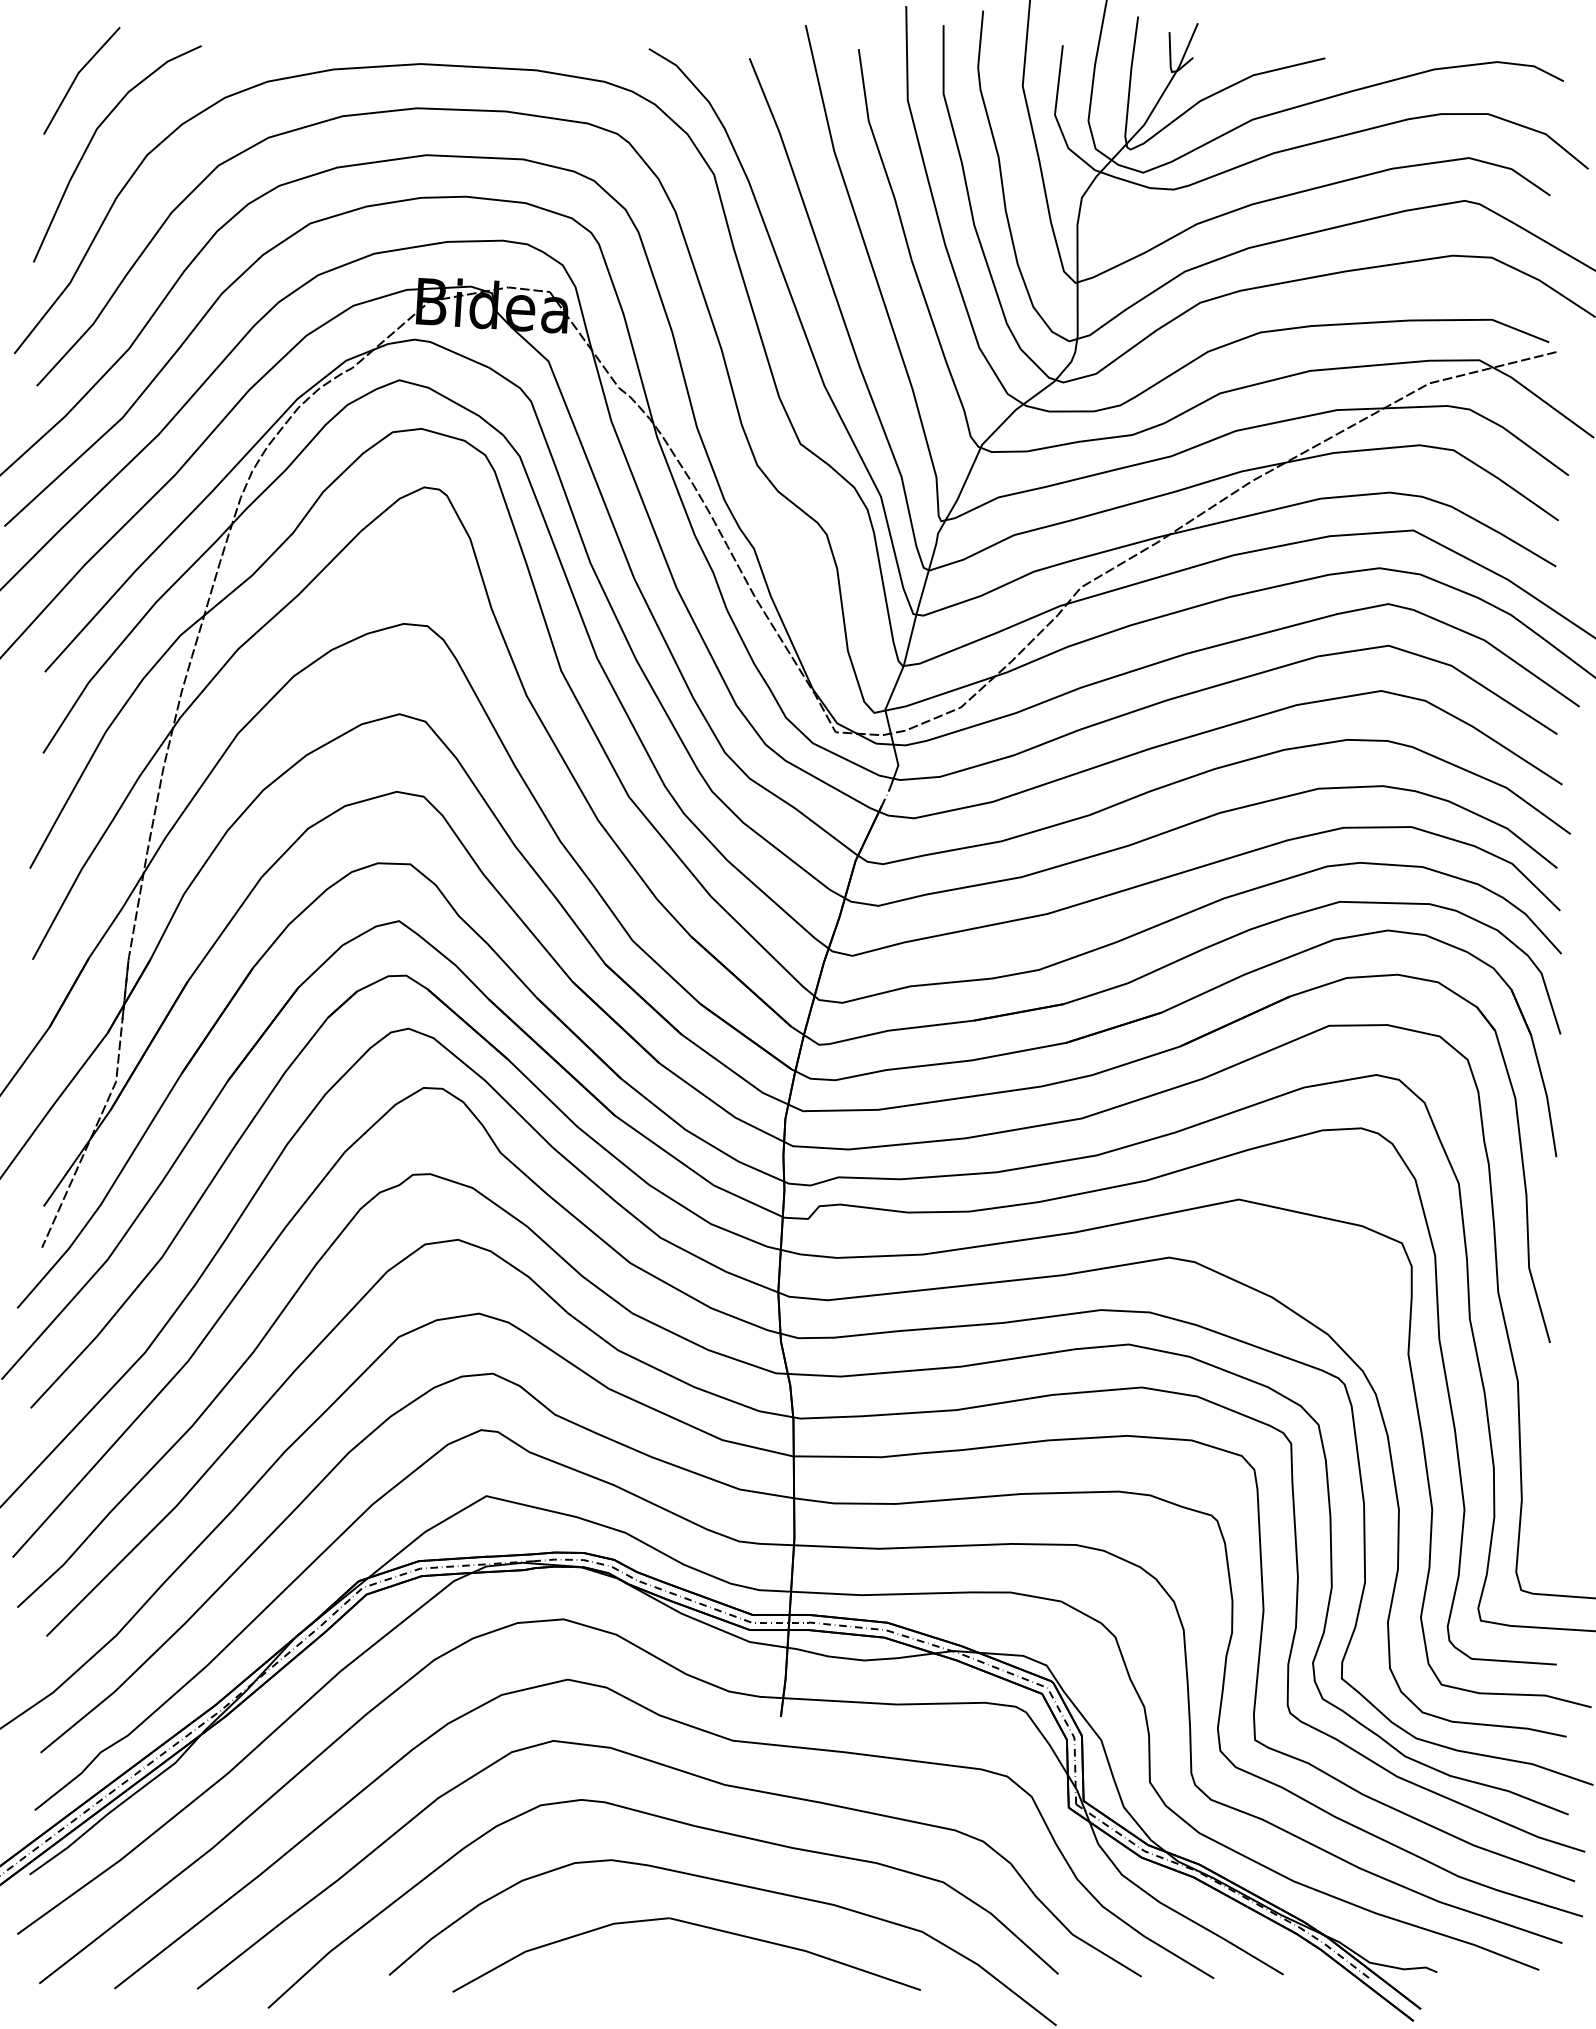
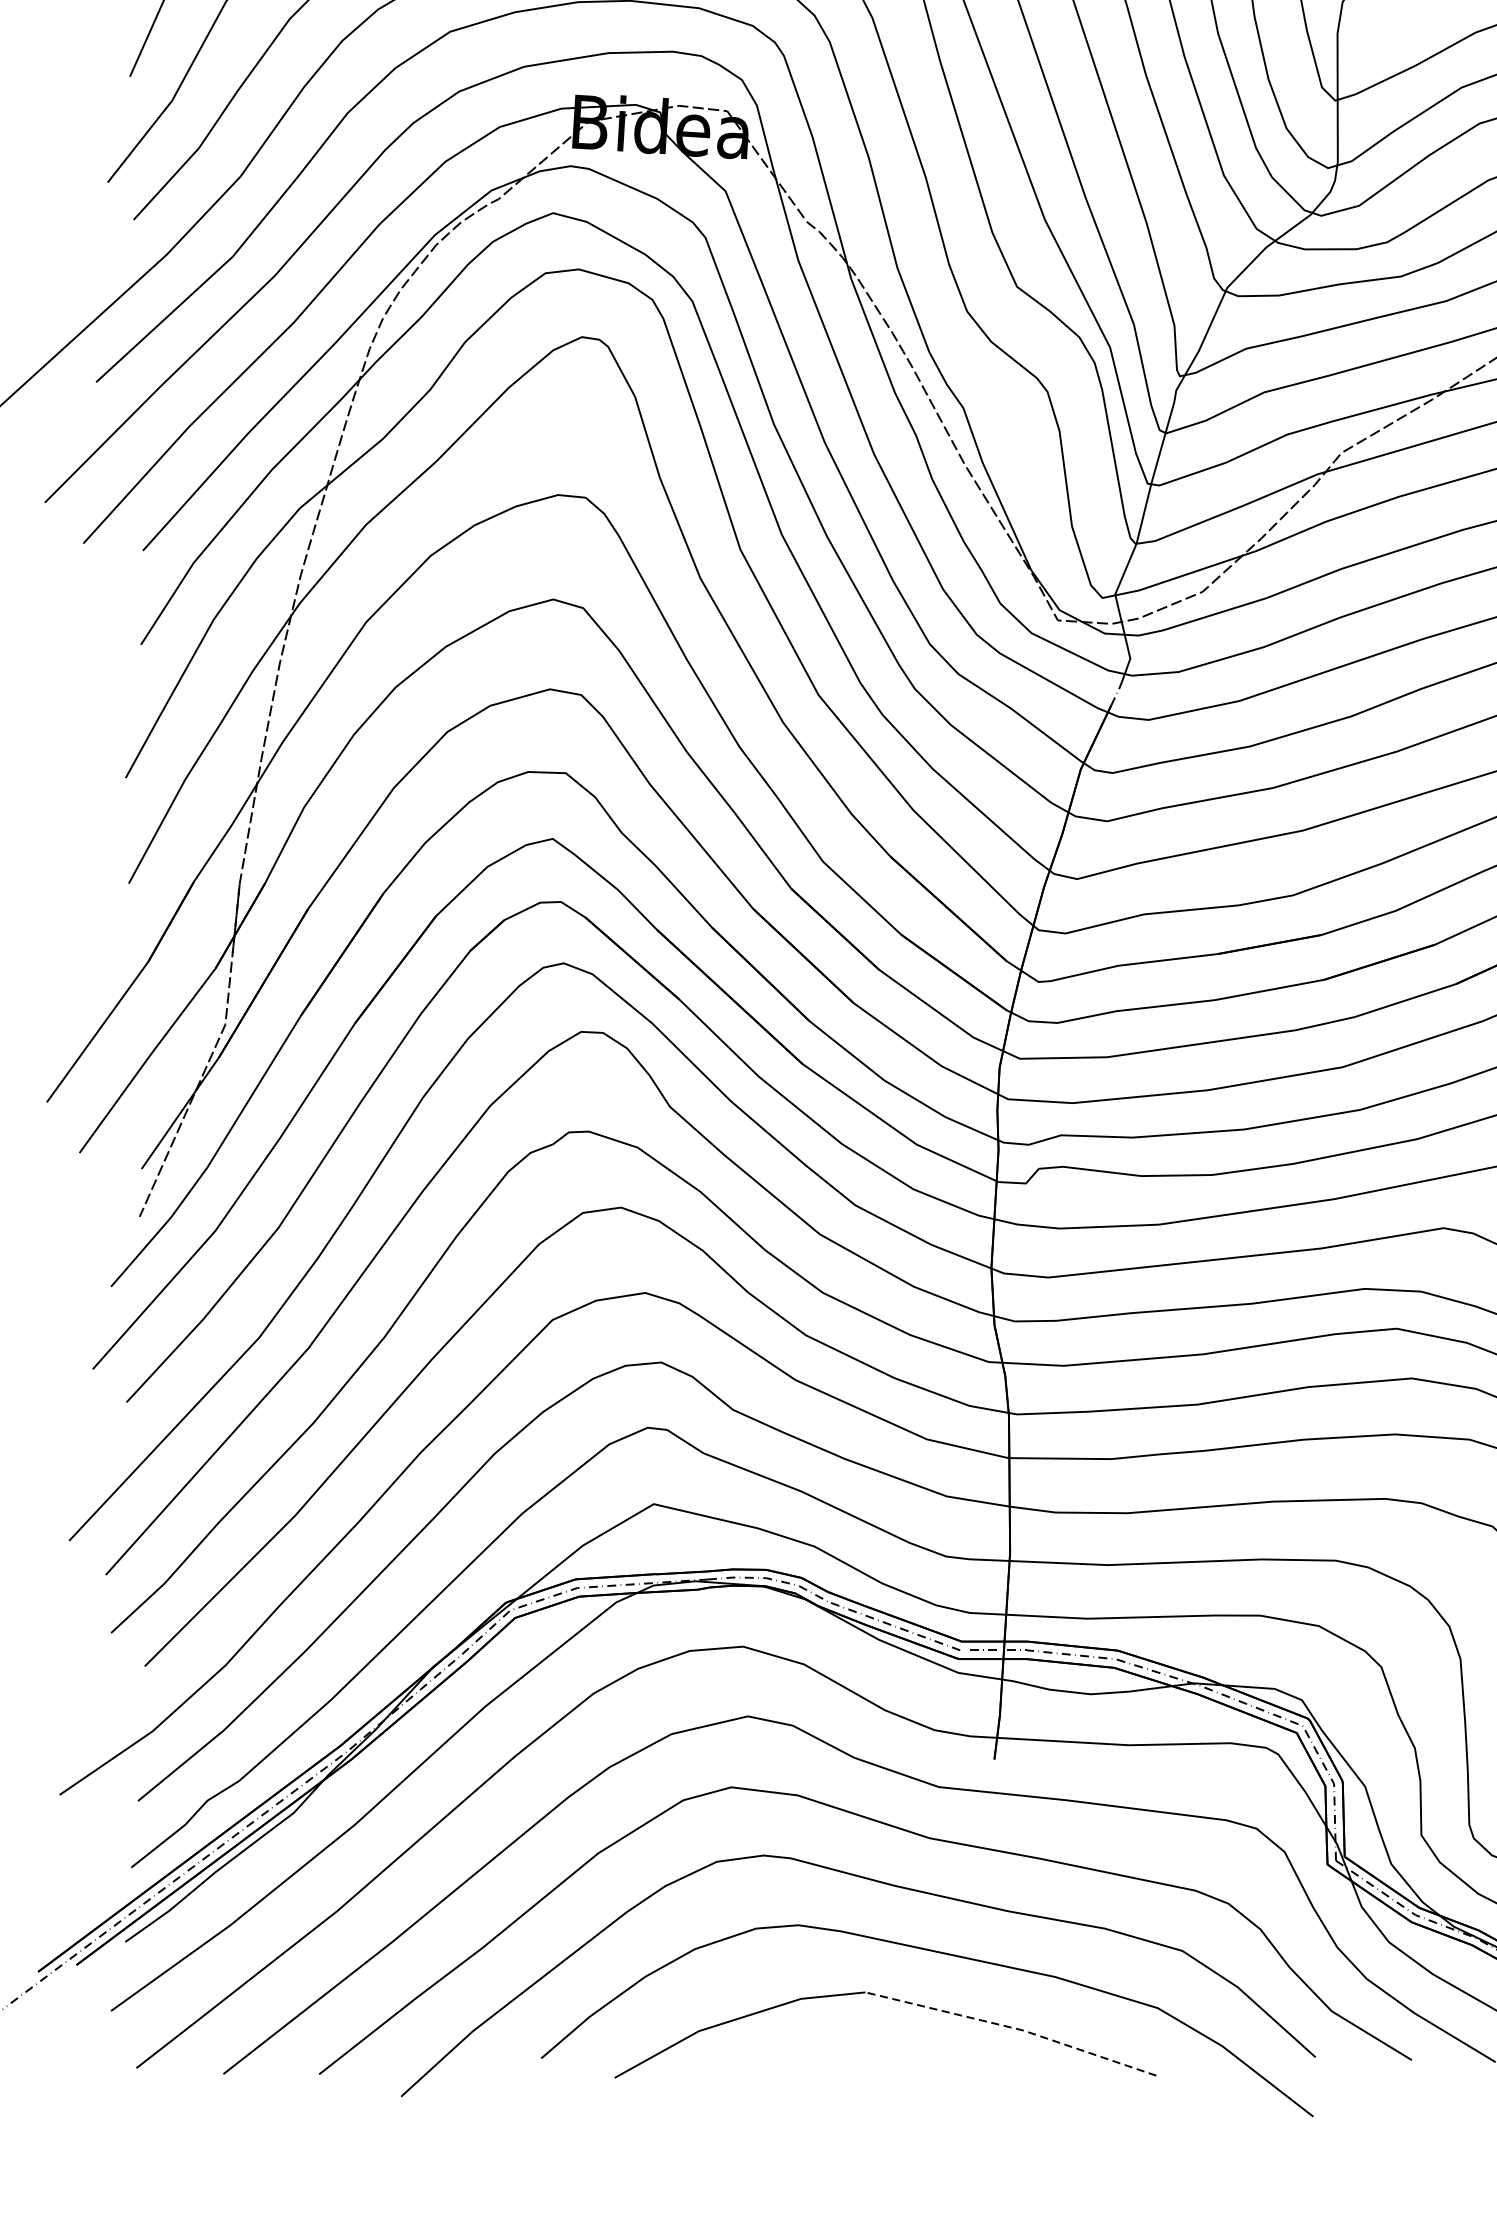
line: (796, 1948) -> (1012, 2027), solid -> dashed

